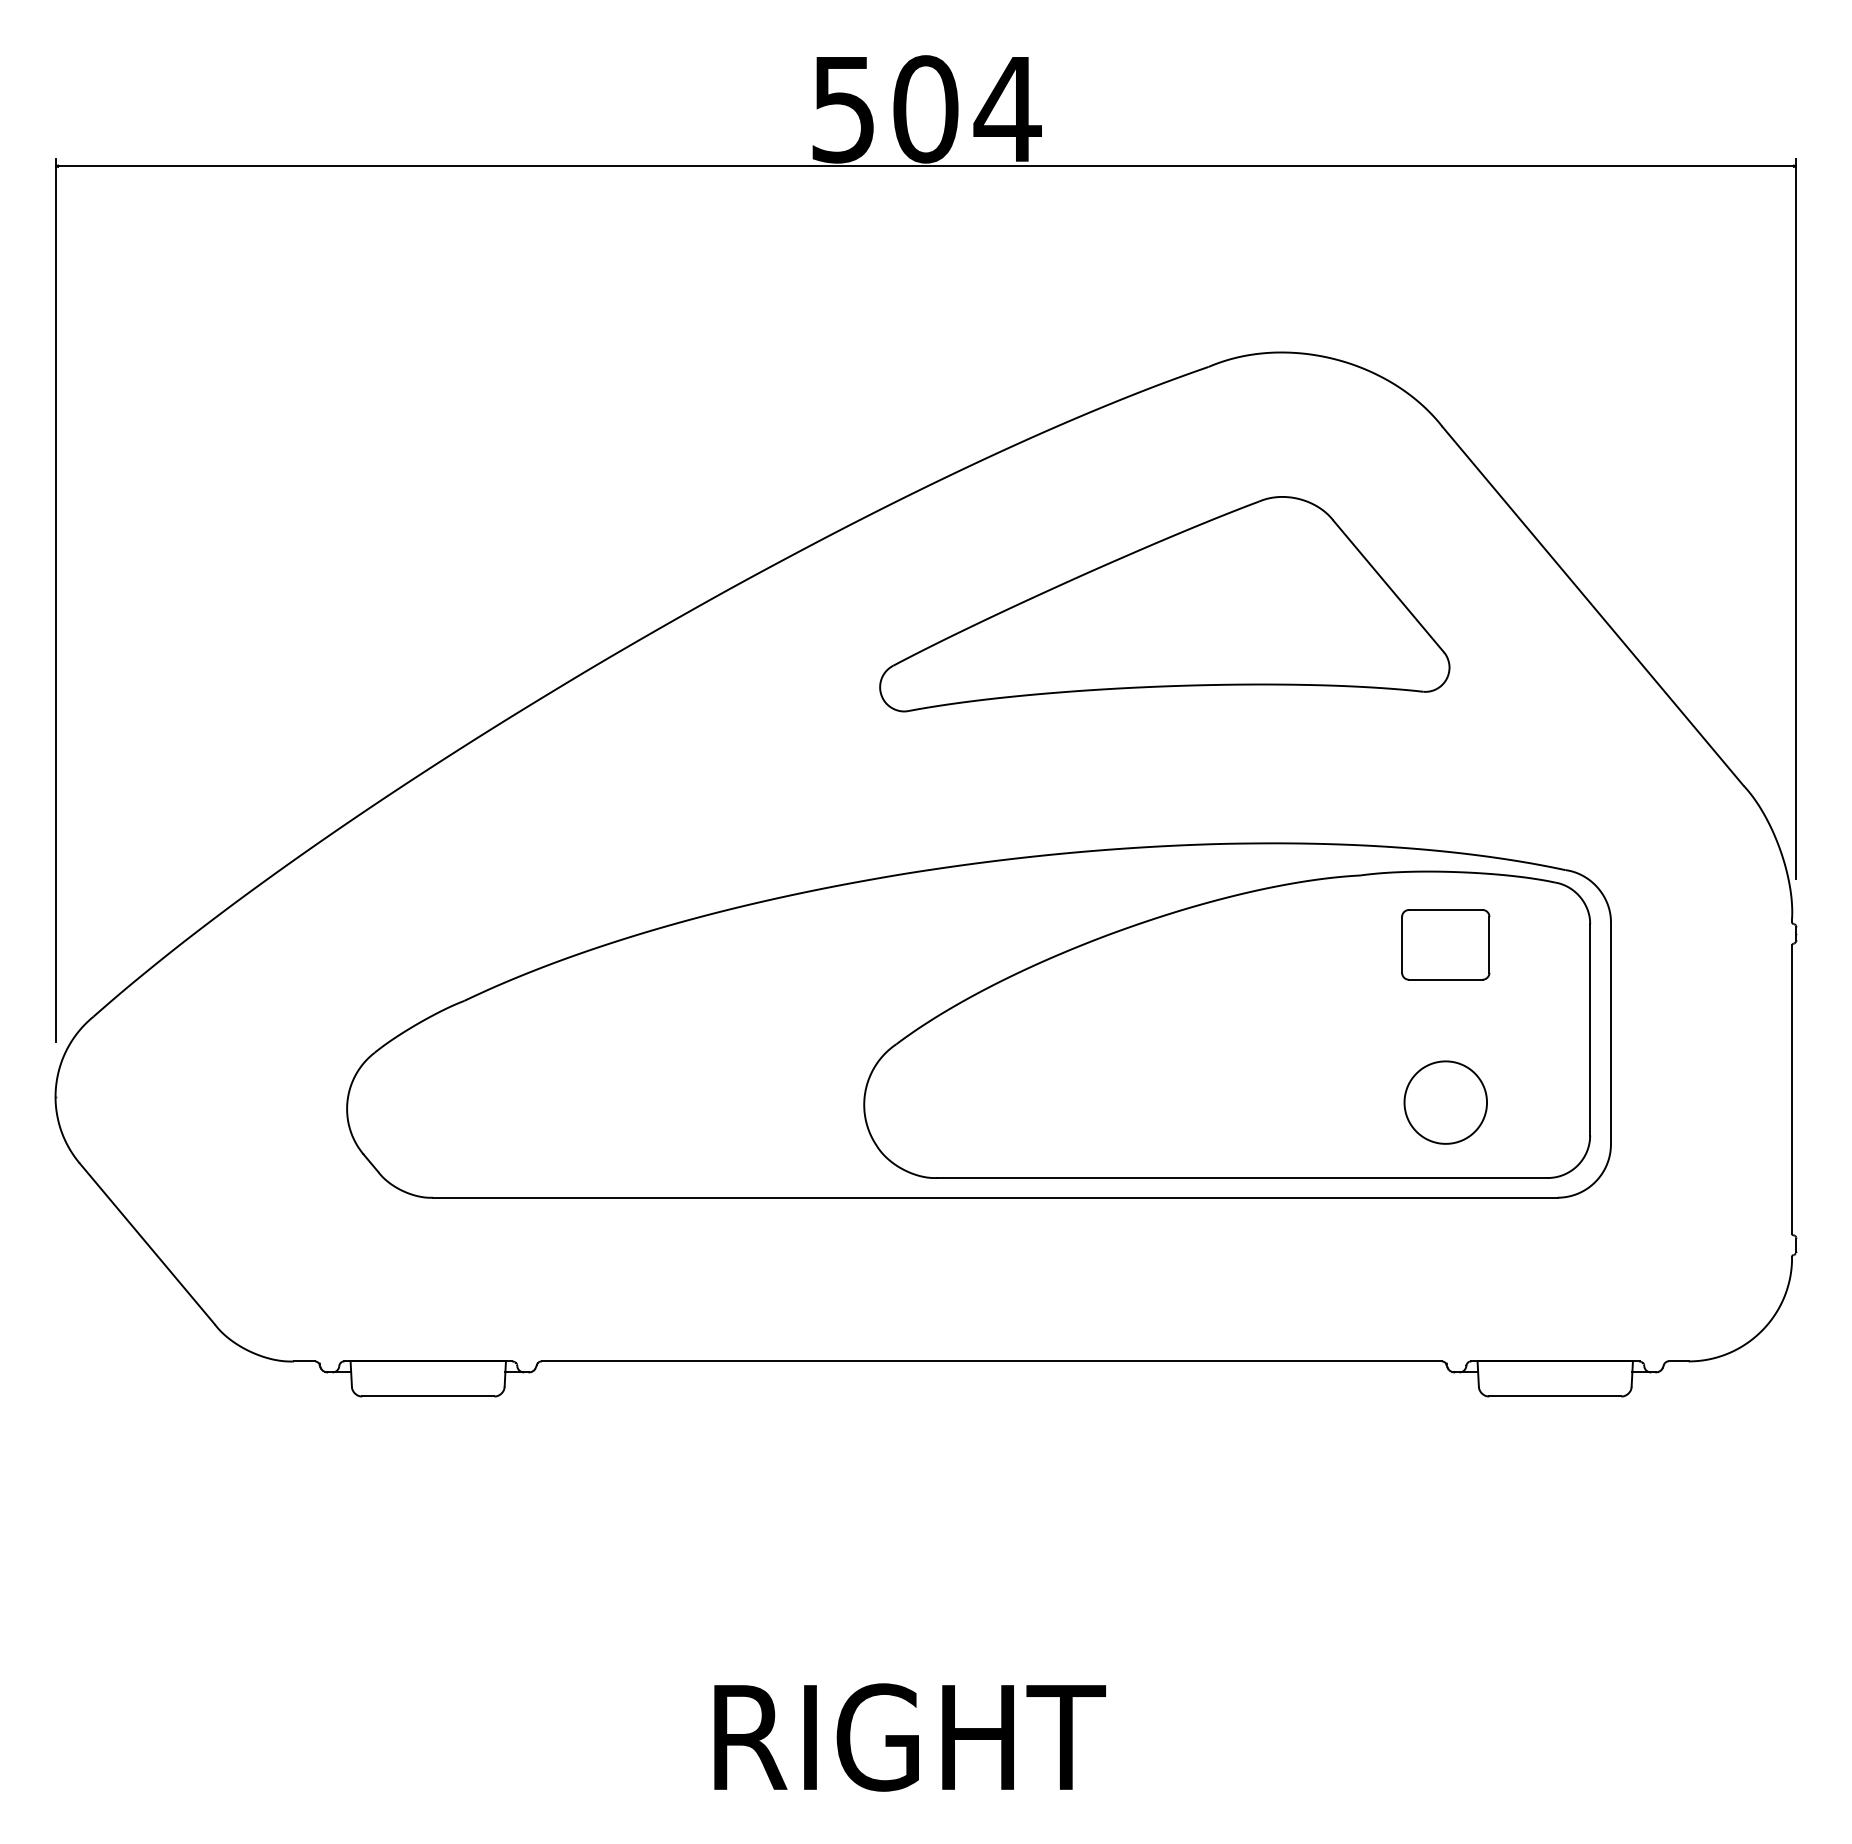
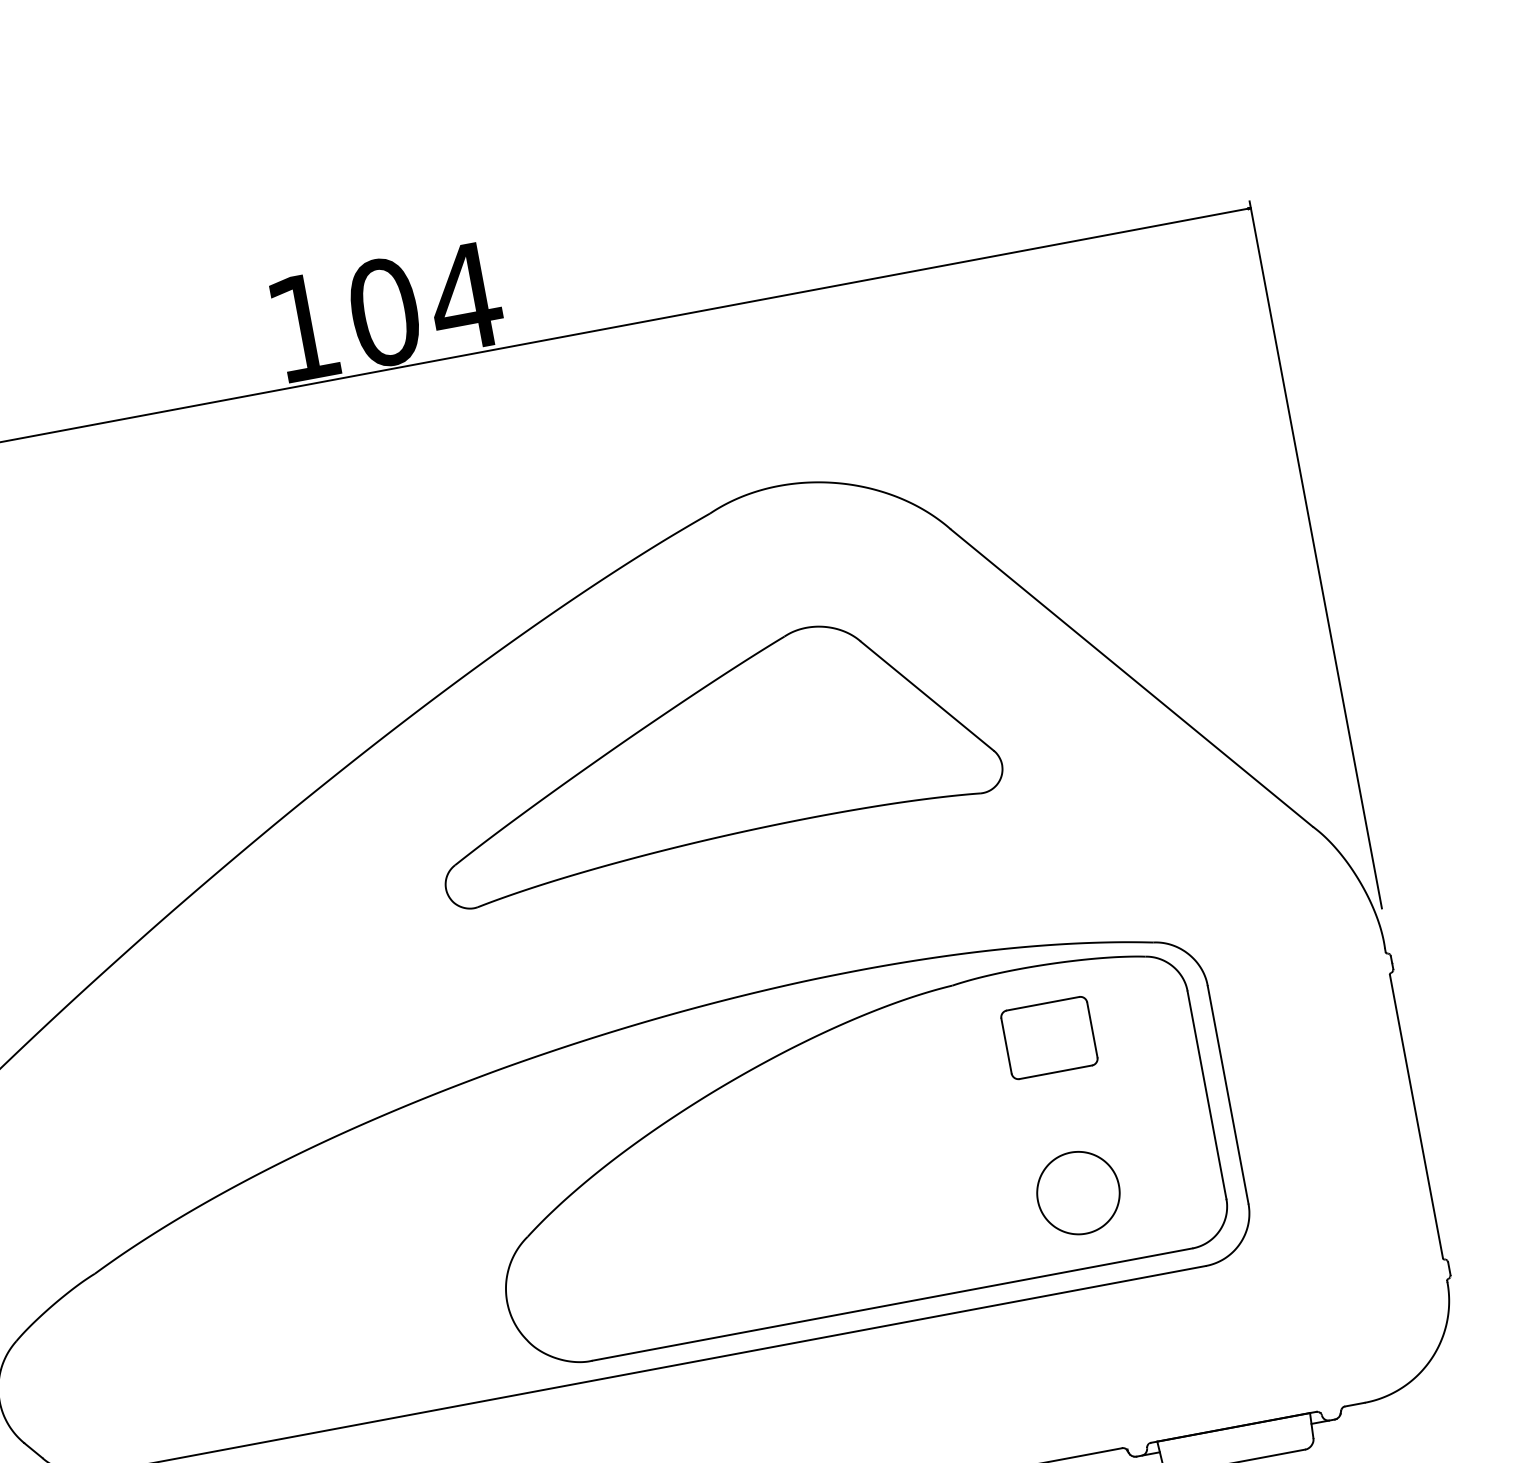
text: (842, 110) -> (302, 328), 504 -> 104

